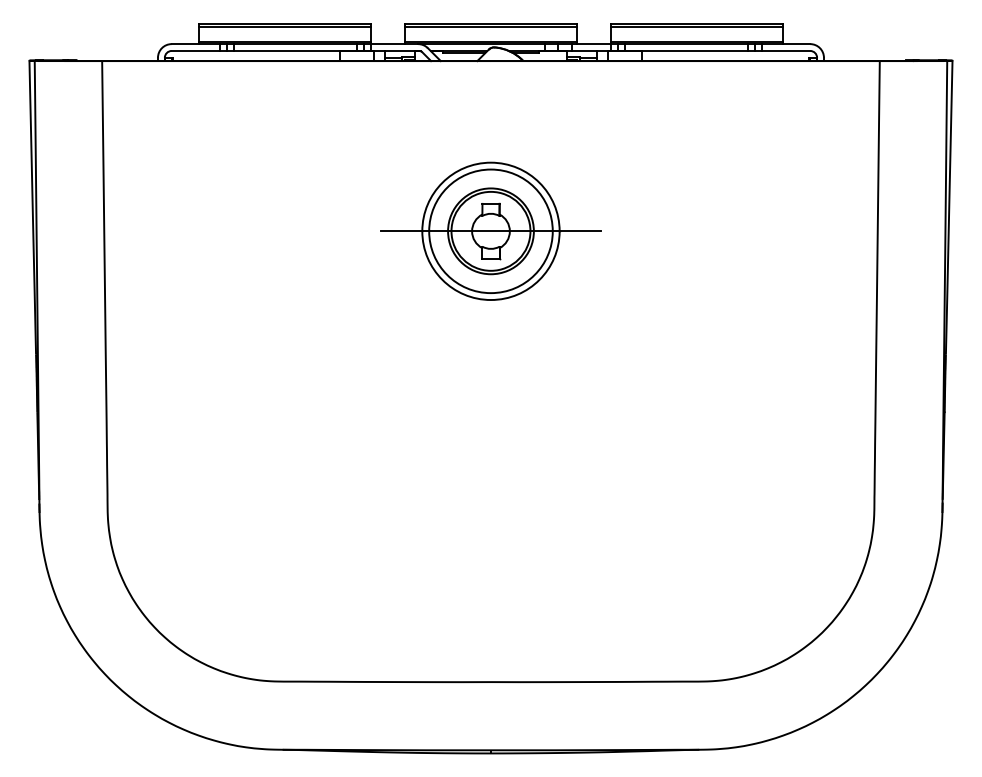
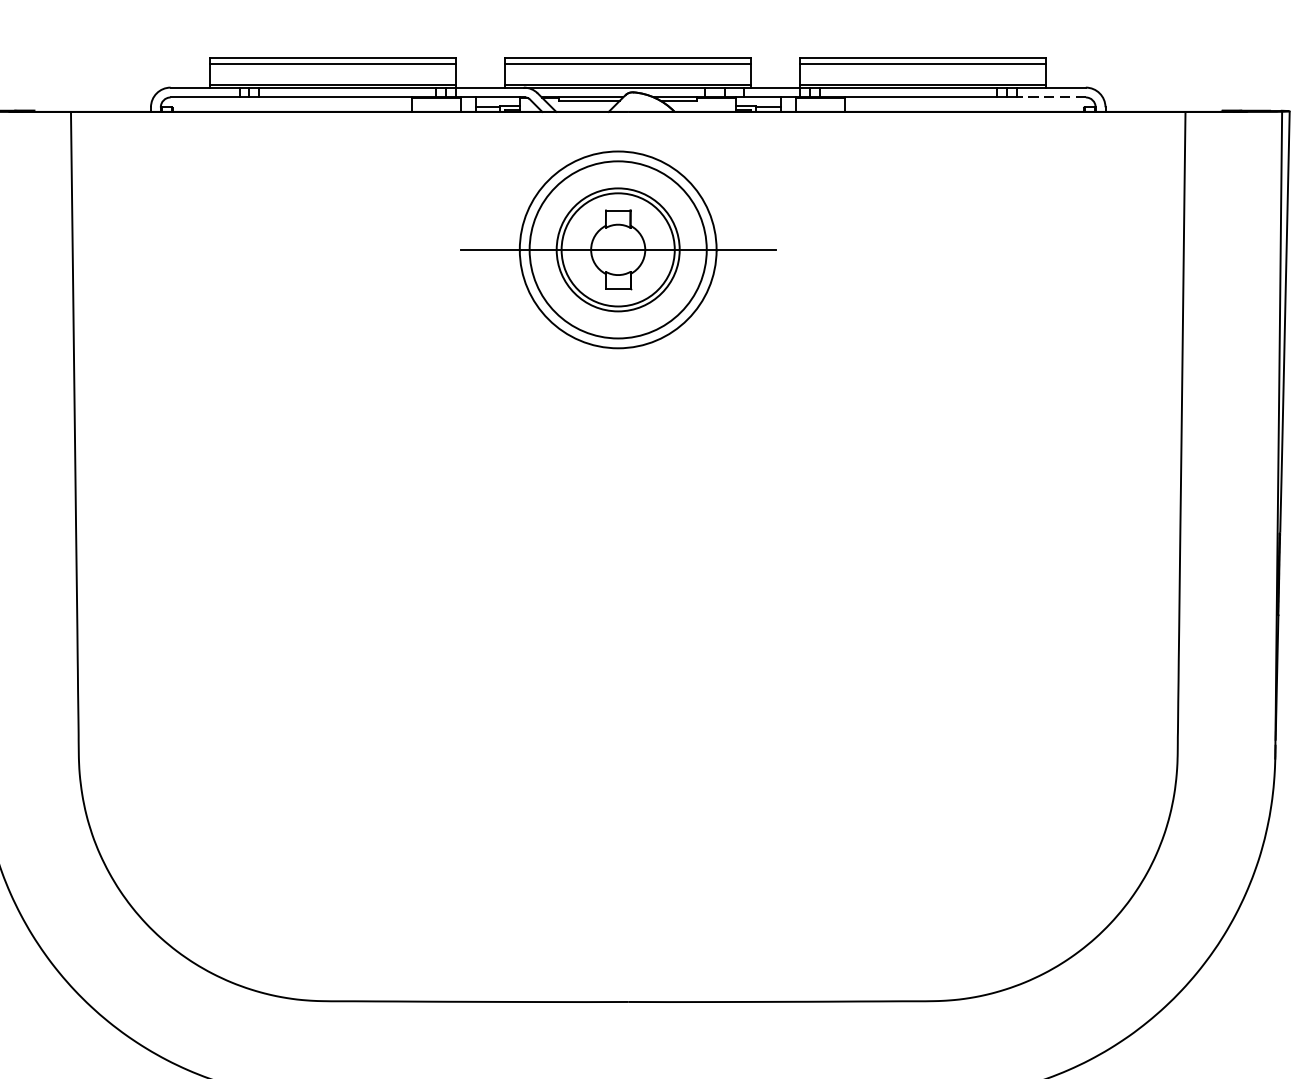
line: (785, 50) -> (1050, 96), solid -> dashed
part: (490, 230) -> (617, 248), moved

